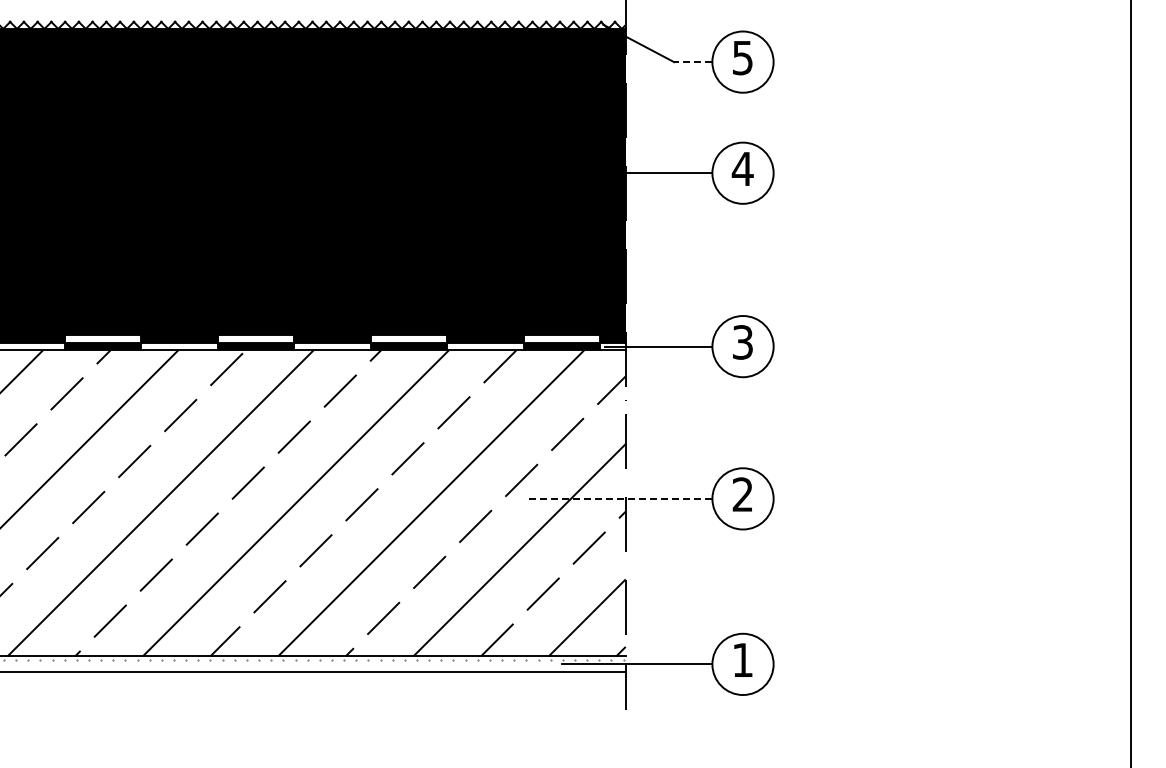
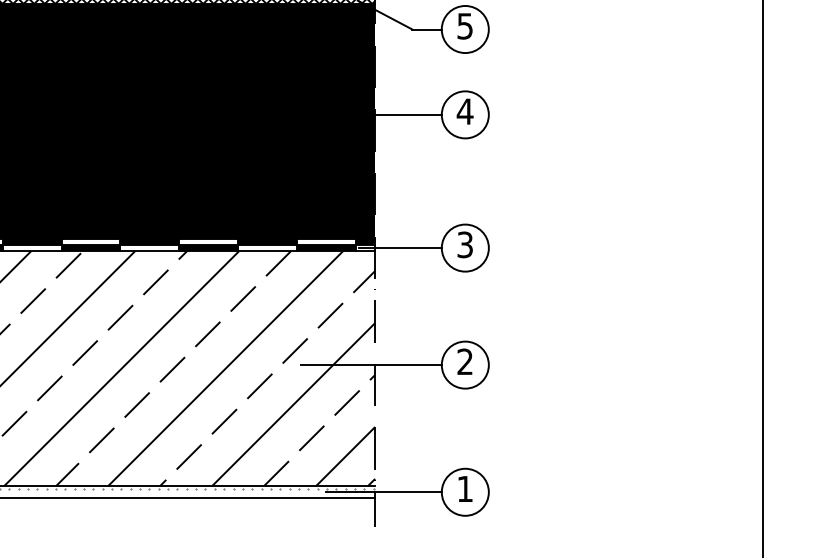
line: (692, 62) -> (426, 29), dashed -> solid
line: (620, 498) -> (371, 364), dashed -> solid

